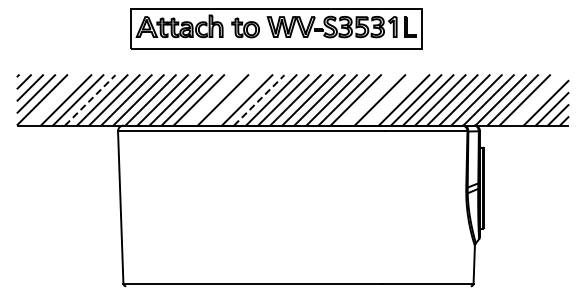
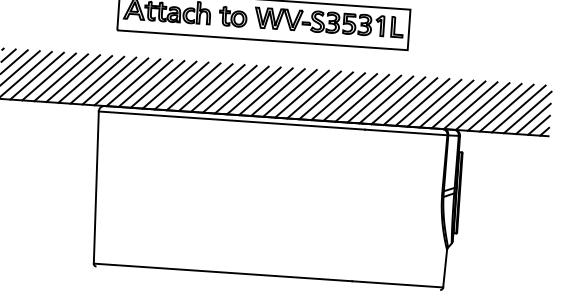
line: (53, 100) -> (36, 76), added
line: (90, 100) -> (73, 78), dashed -> solid
line: (210, 100) -> (193, 86), added
line: (234, 100) -> (217, 88), added
line: (259, 100) -> (242, 90), dashed -> solid
line: (367, 100) -> (349, 97), added
line: (391, 100) -> (373, 99), added
line: (536, 100) -> (518, 109), added

